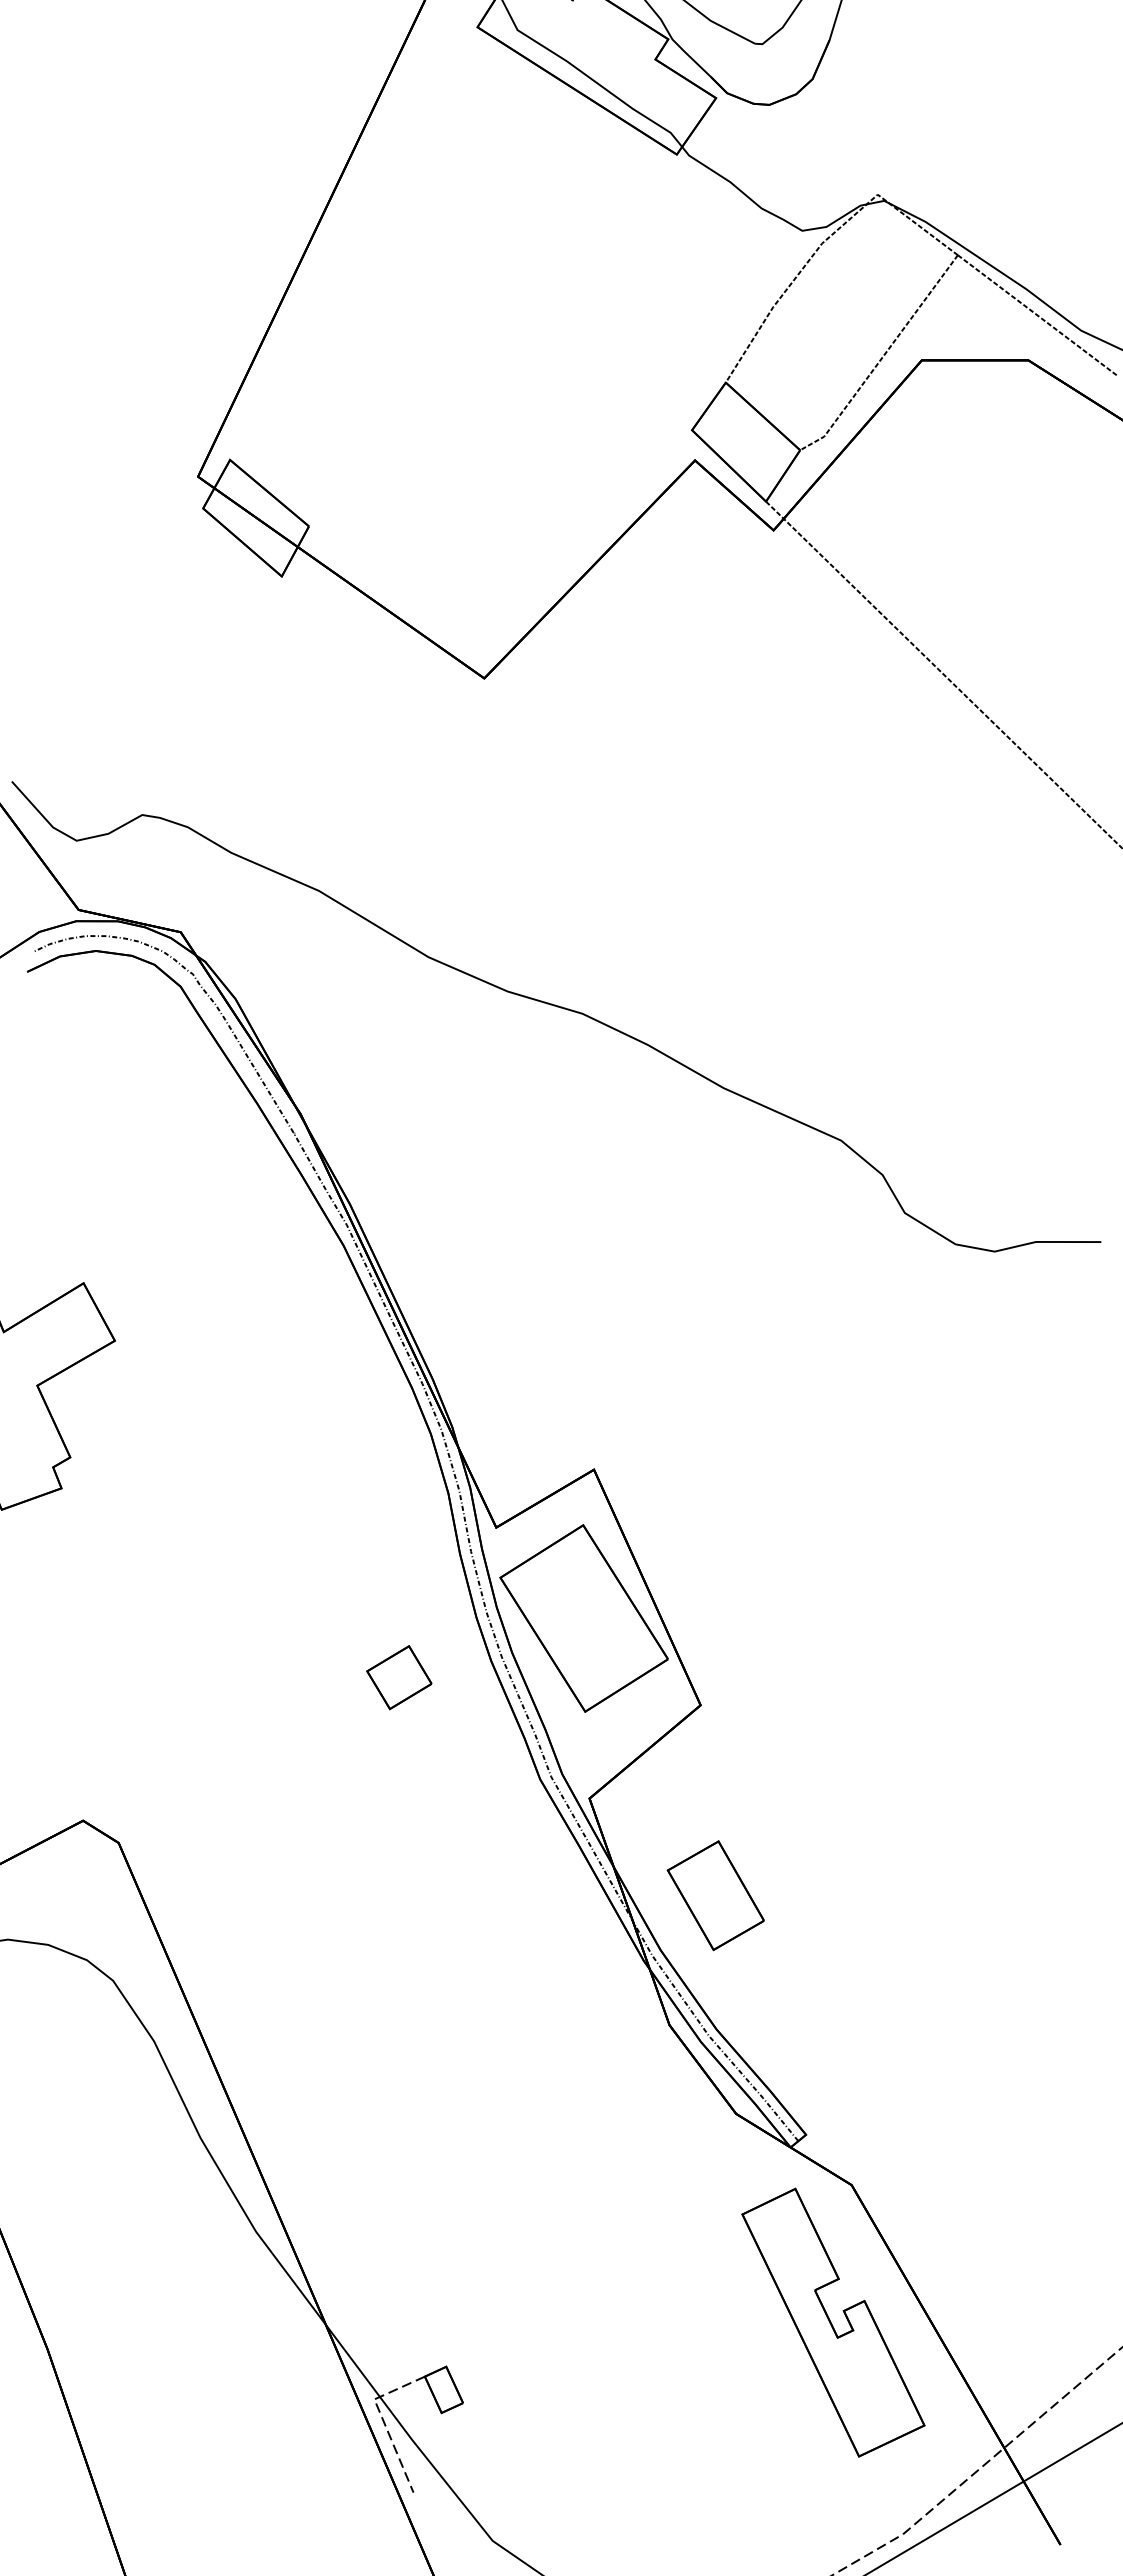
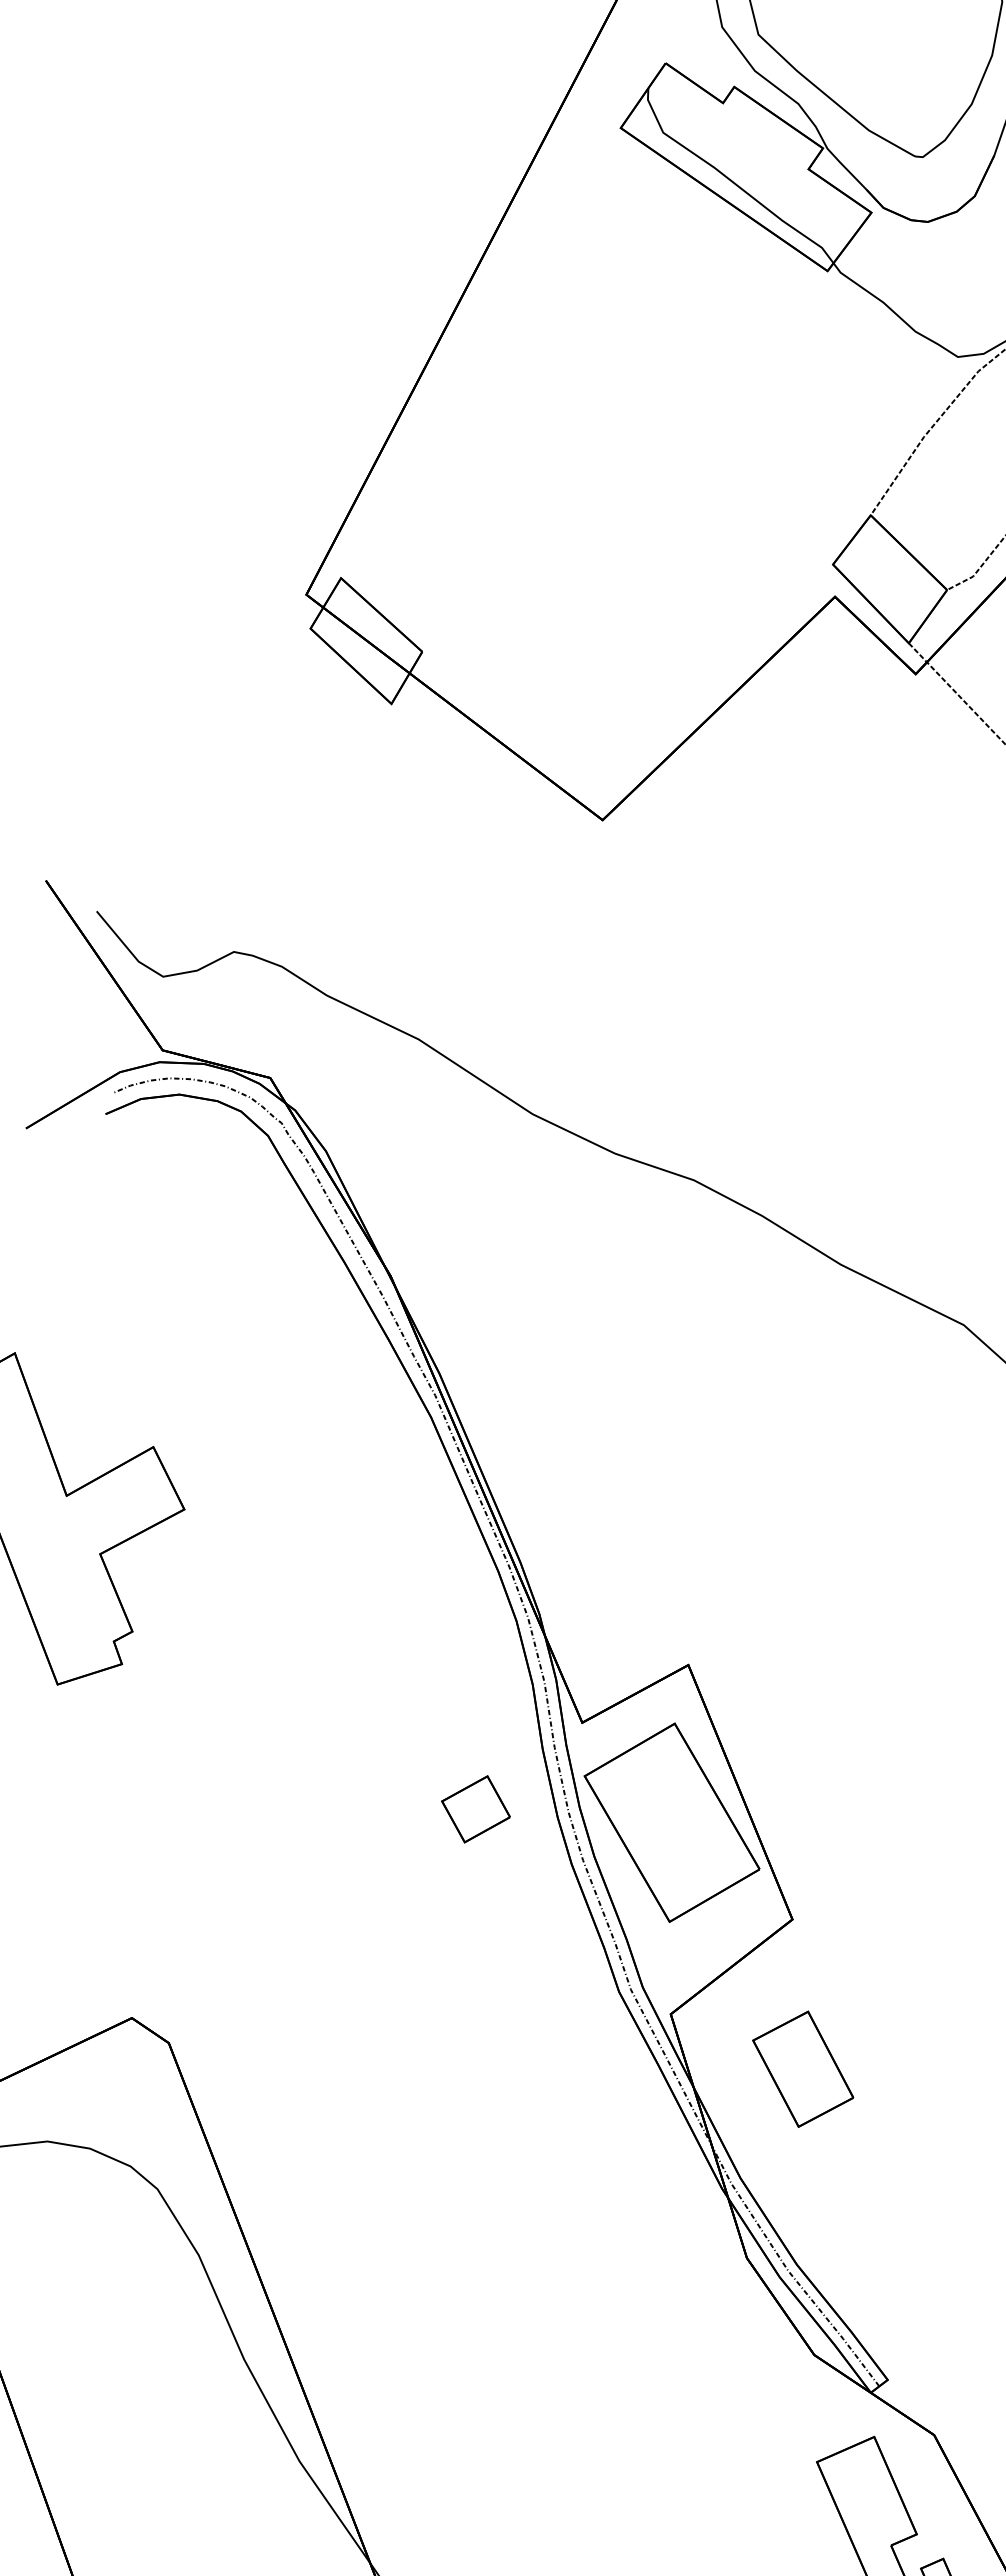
part: (399, 1677) -> (476, 1809), moved
part: (715, 1895) -> (802, 2069), moved

